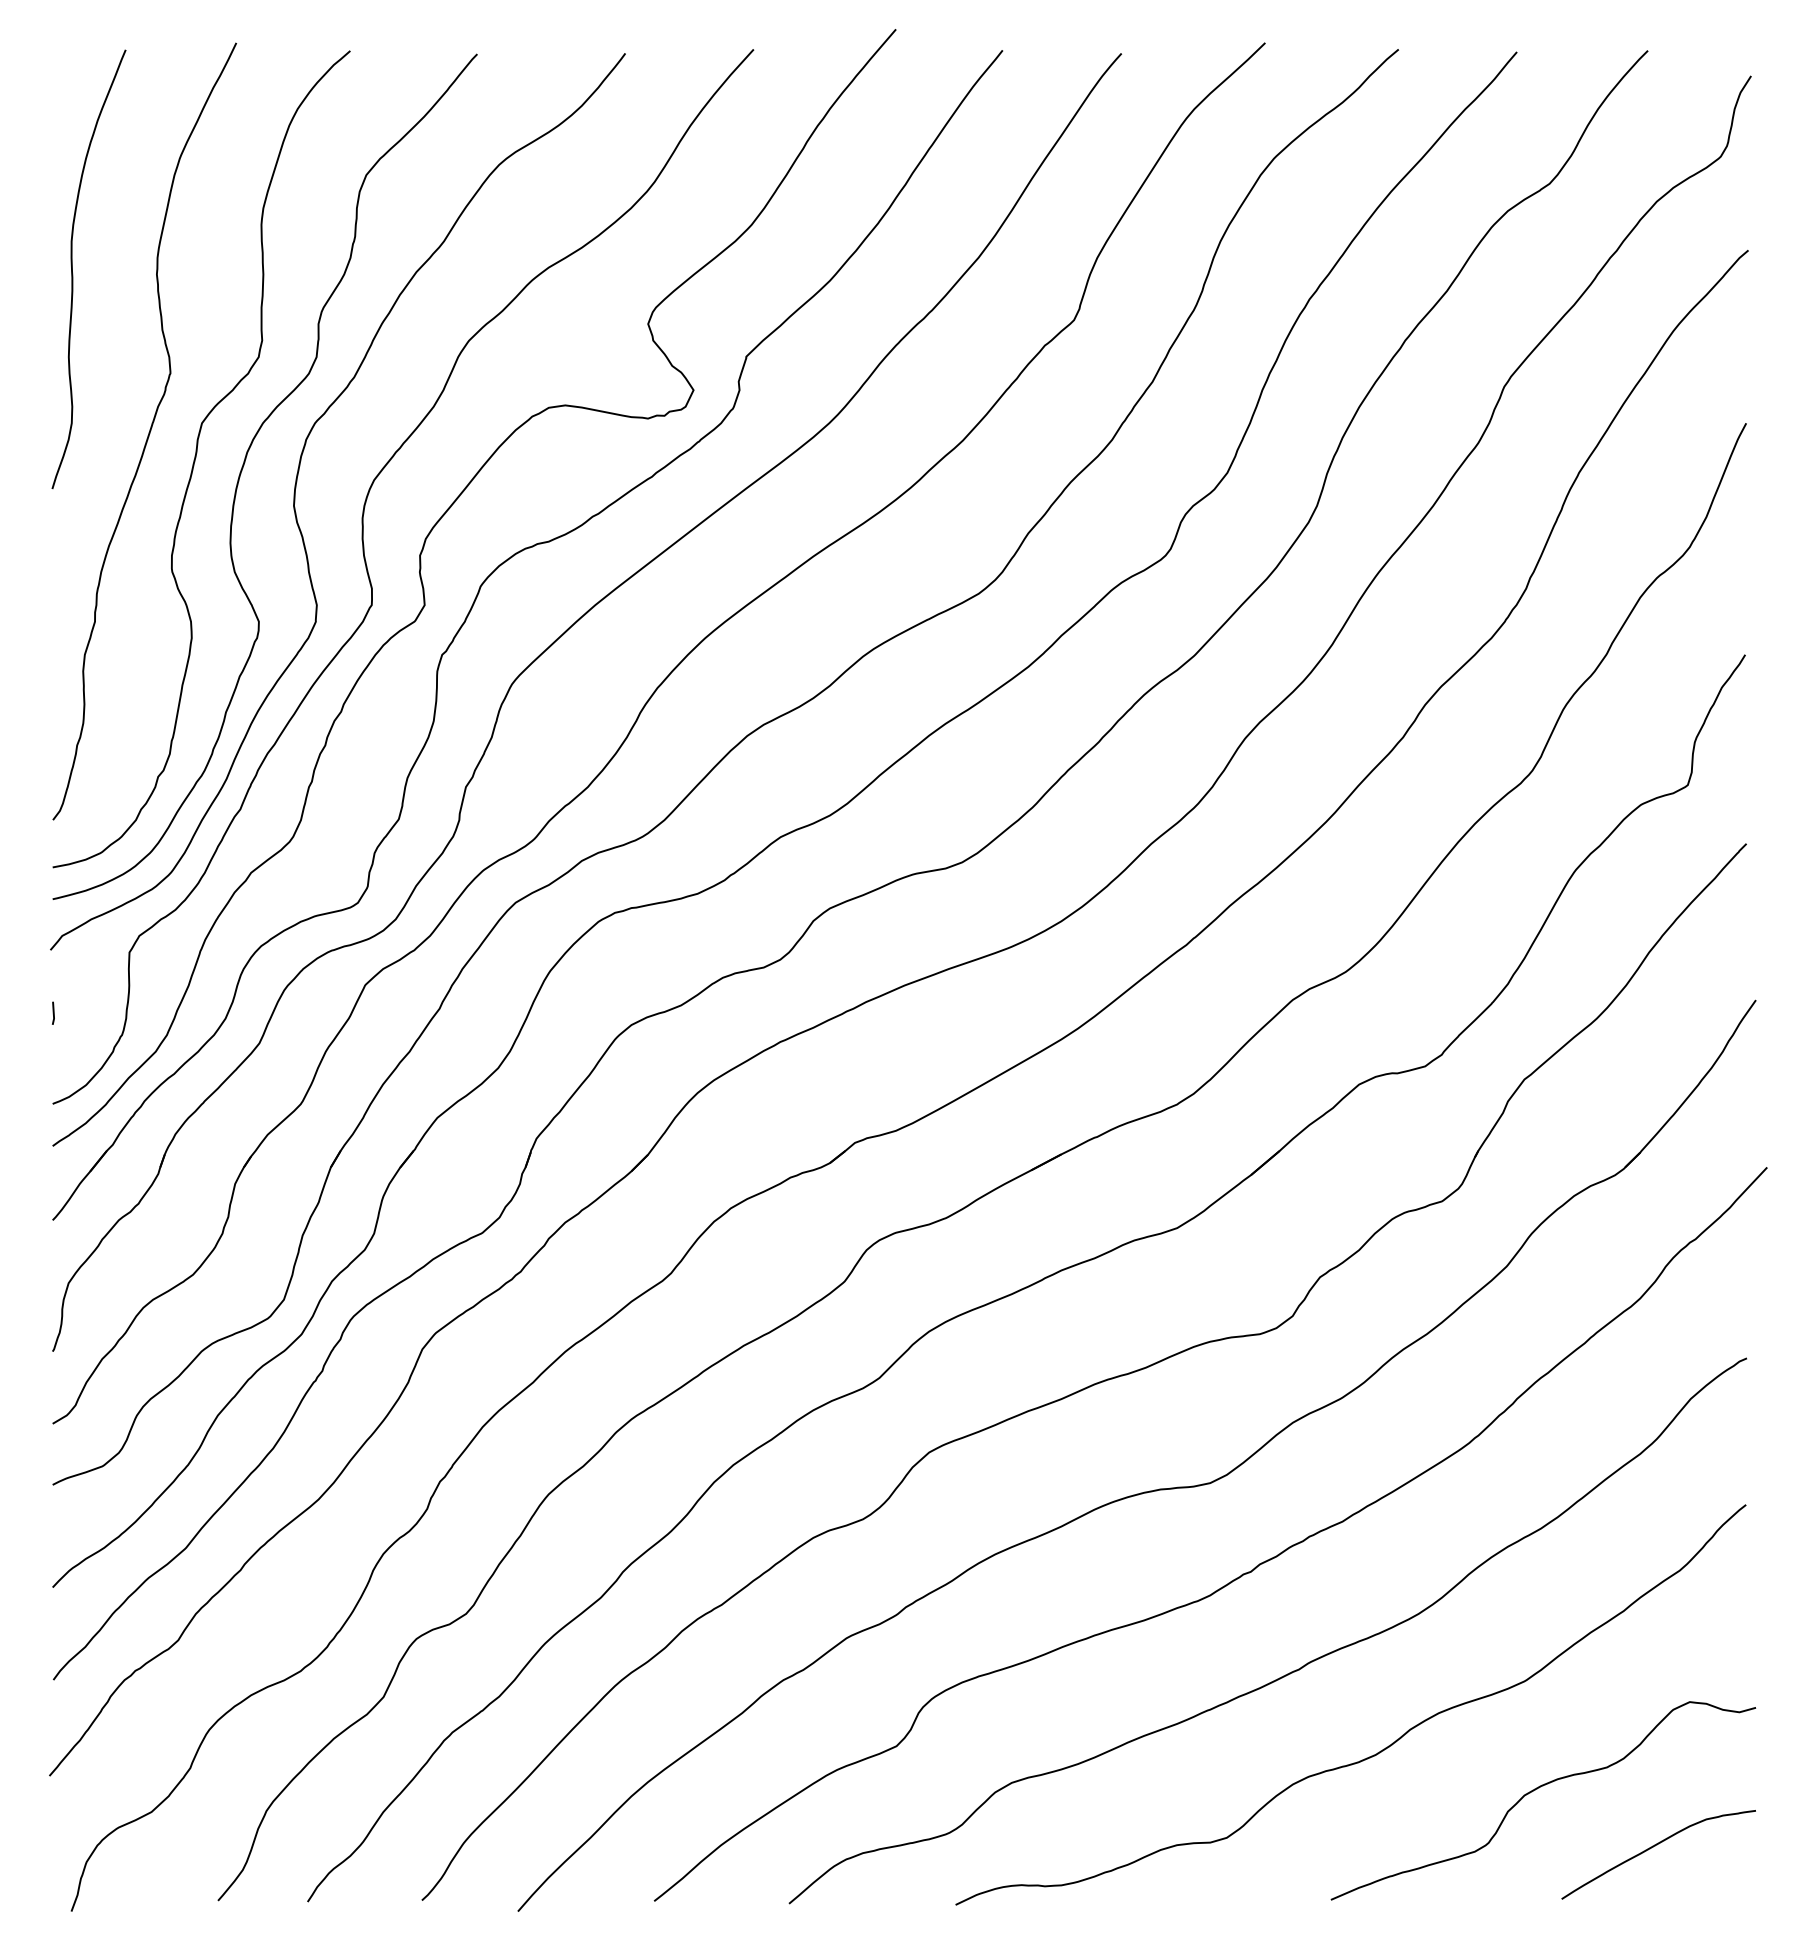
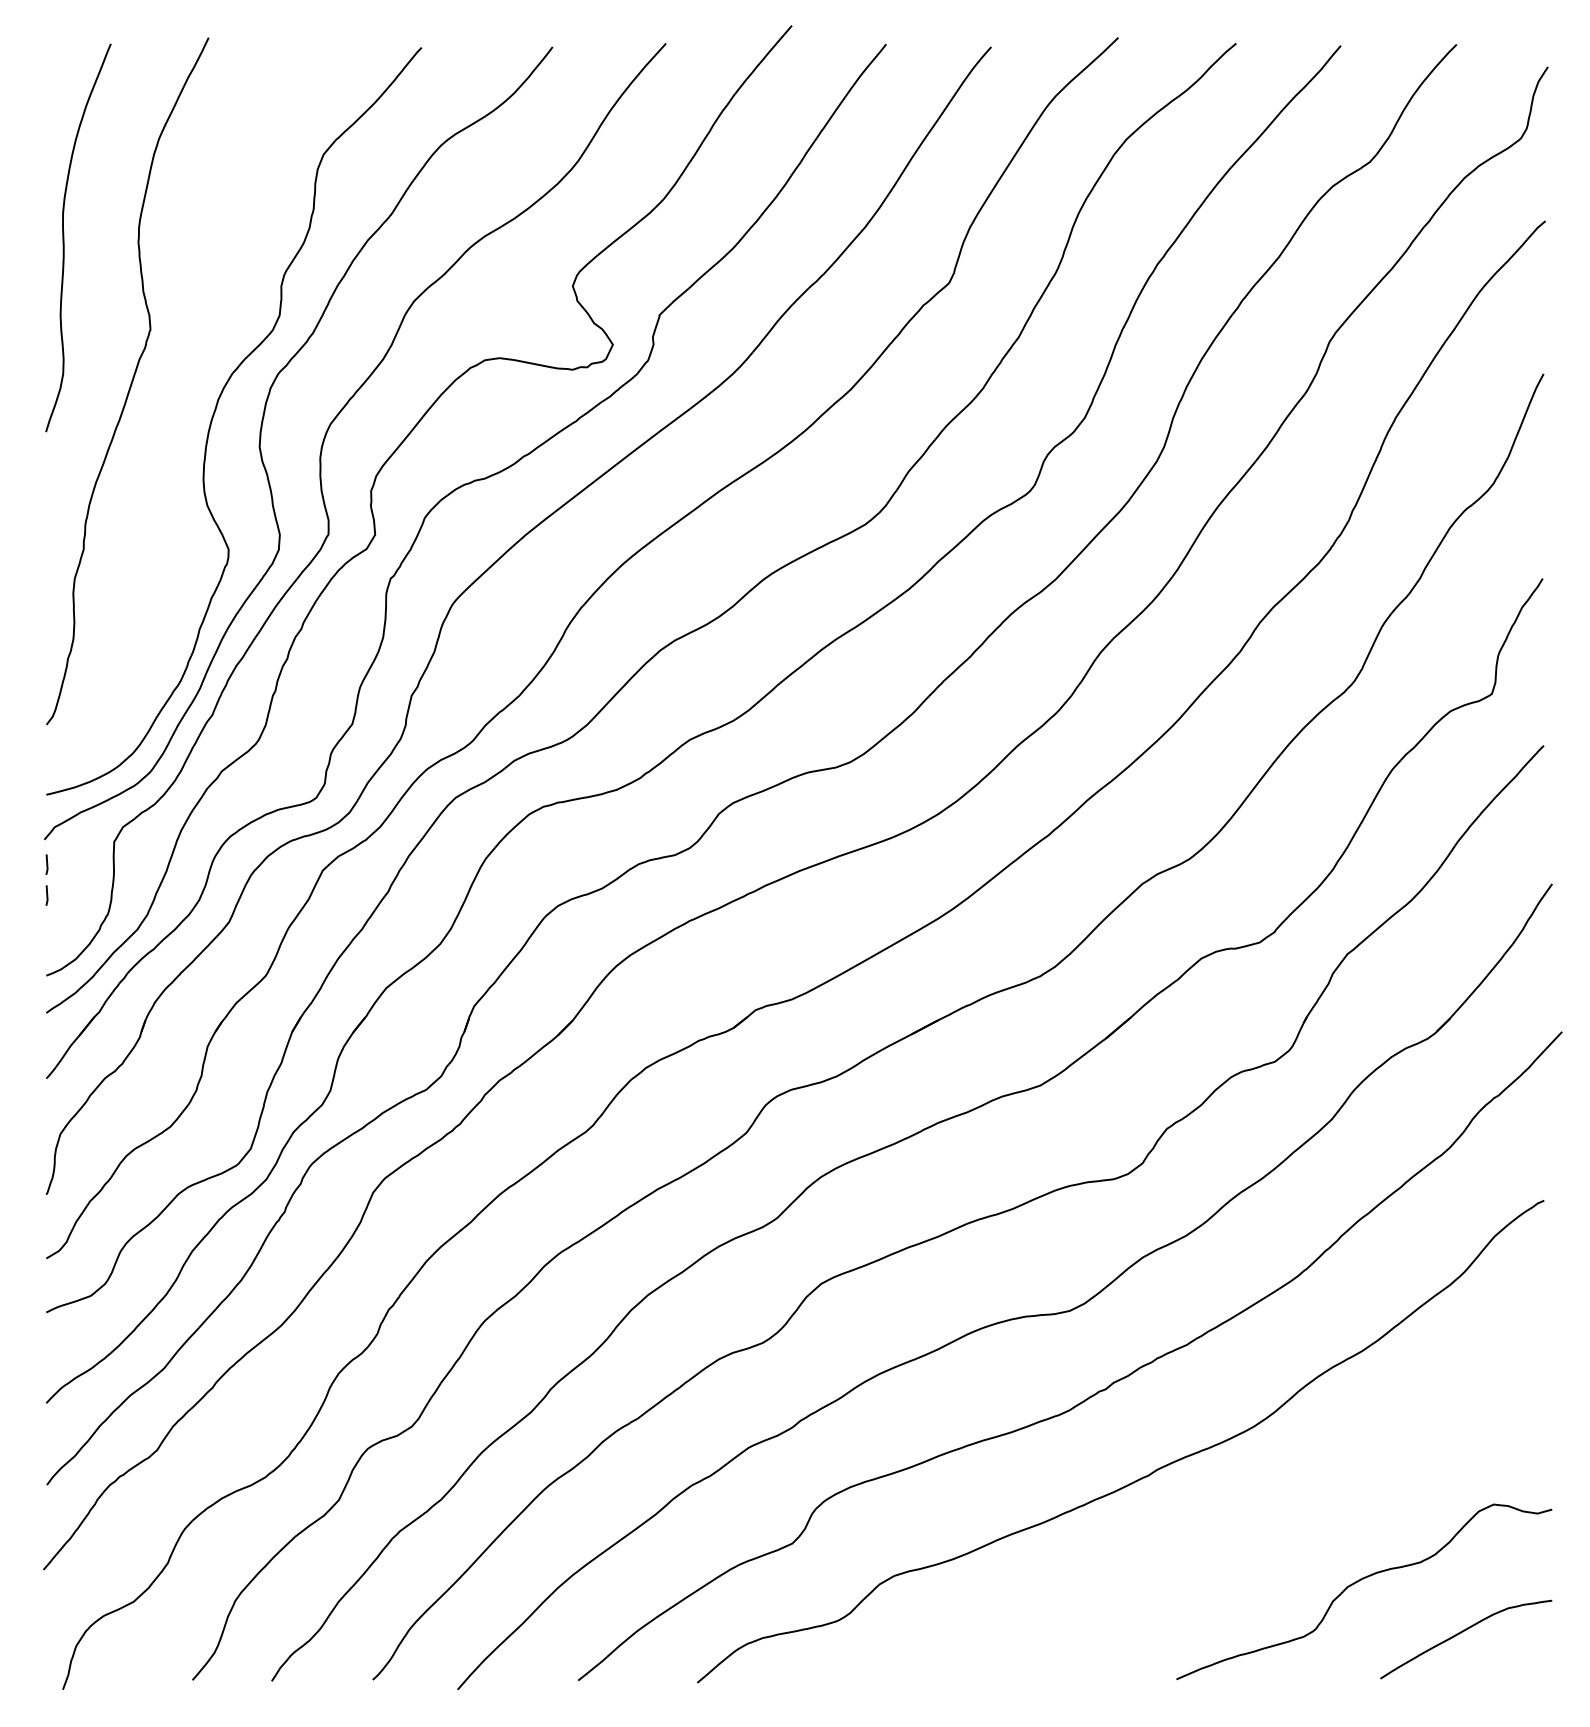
curve: (196, 457) -> (173, 404), removed
line: (53, 977) -> (47, 863), added
curve: (1380, 1750) -> (1220, 1547), removed

